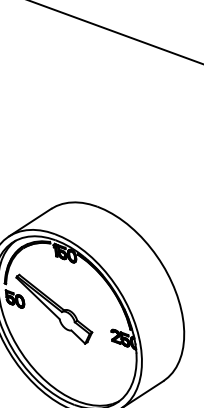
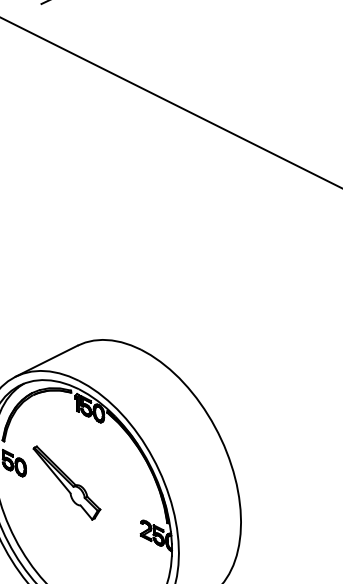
part: (54, 308) -> (66, 482), size x0.7

